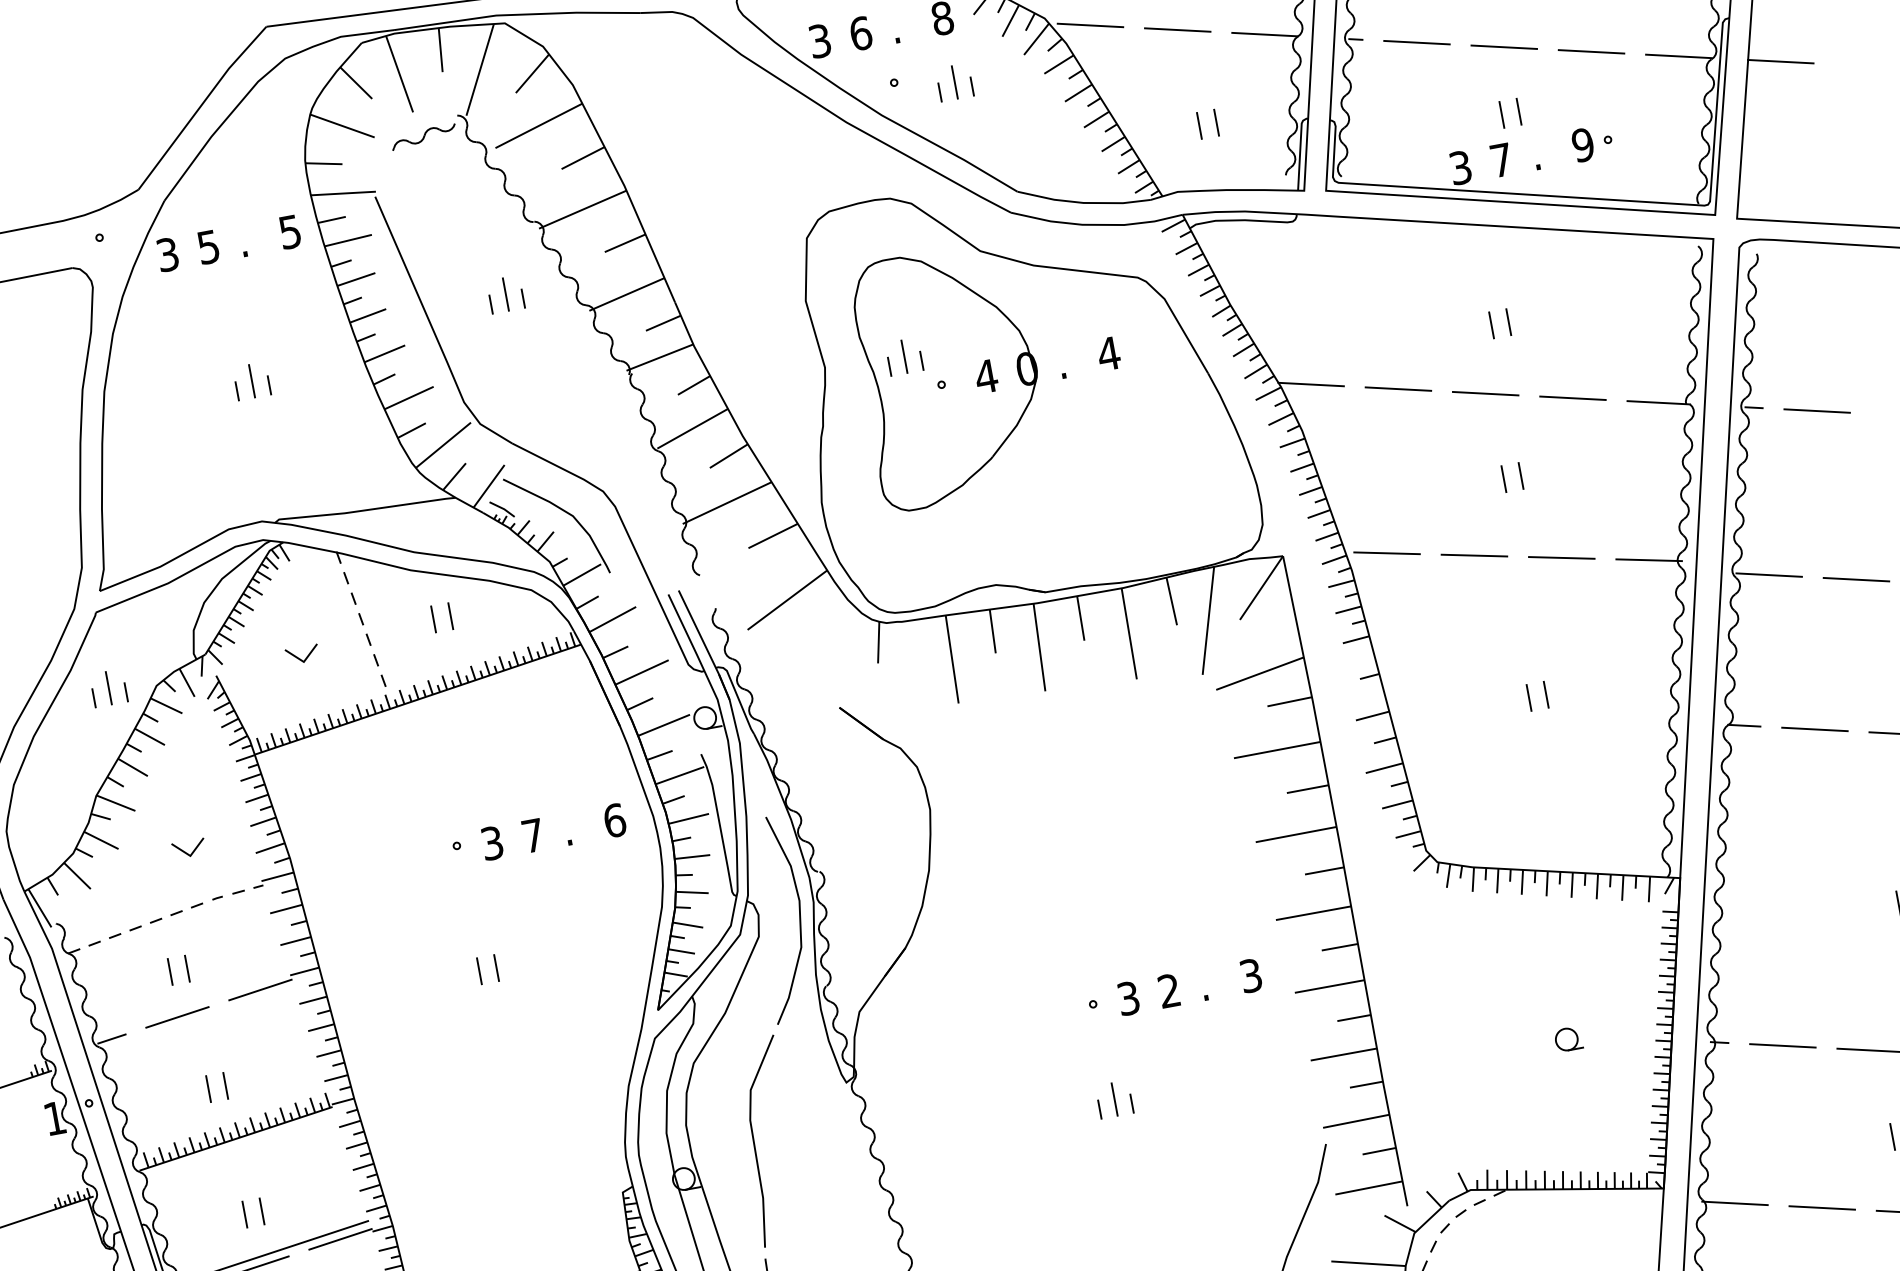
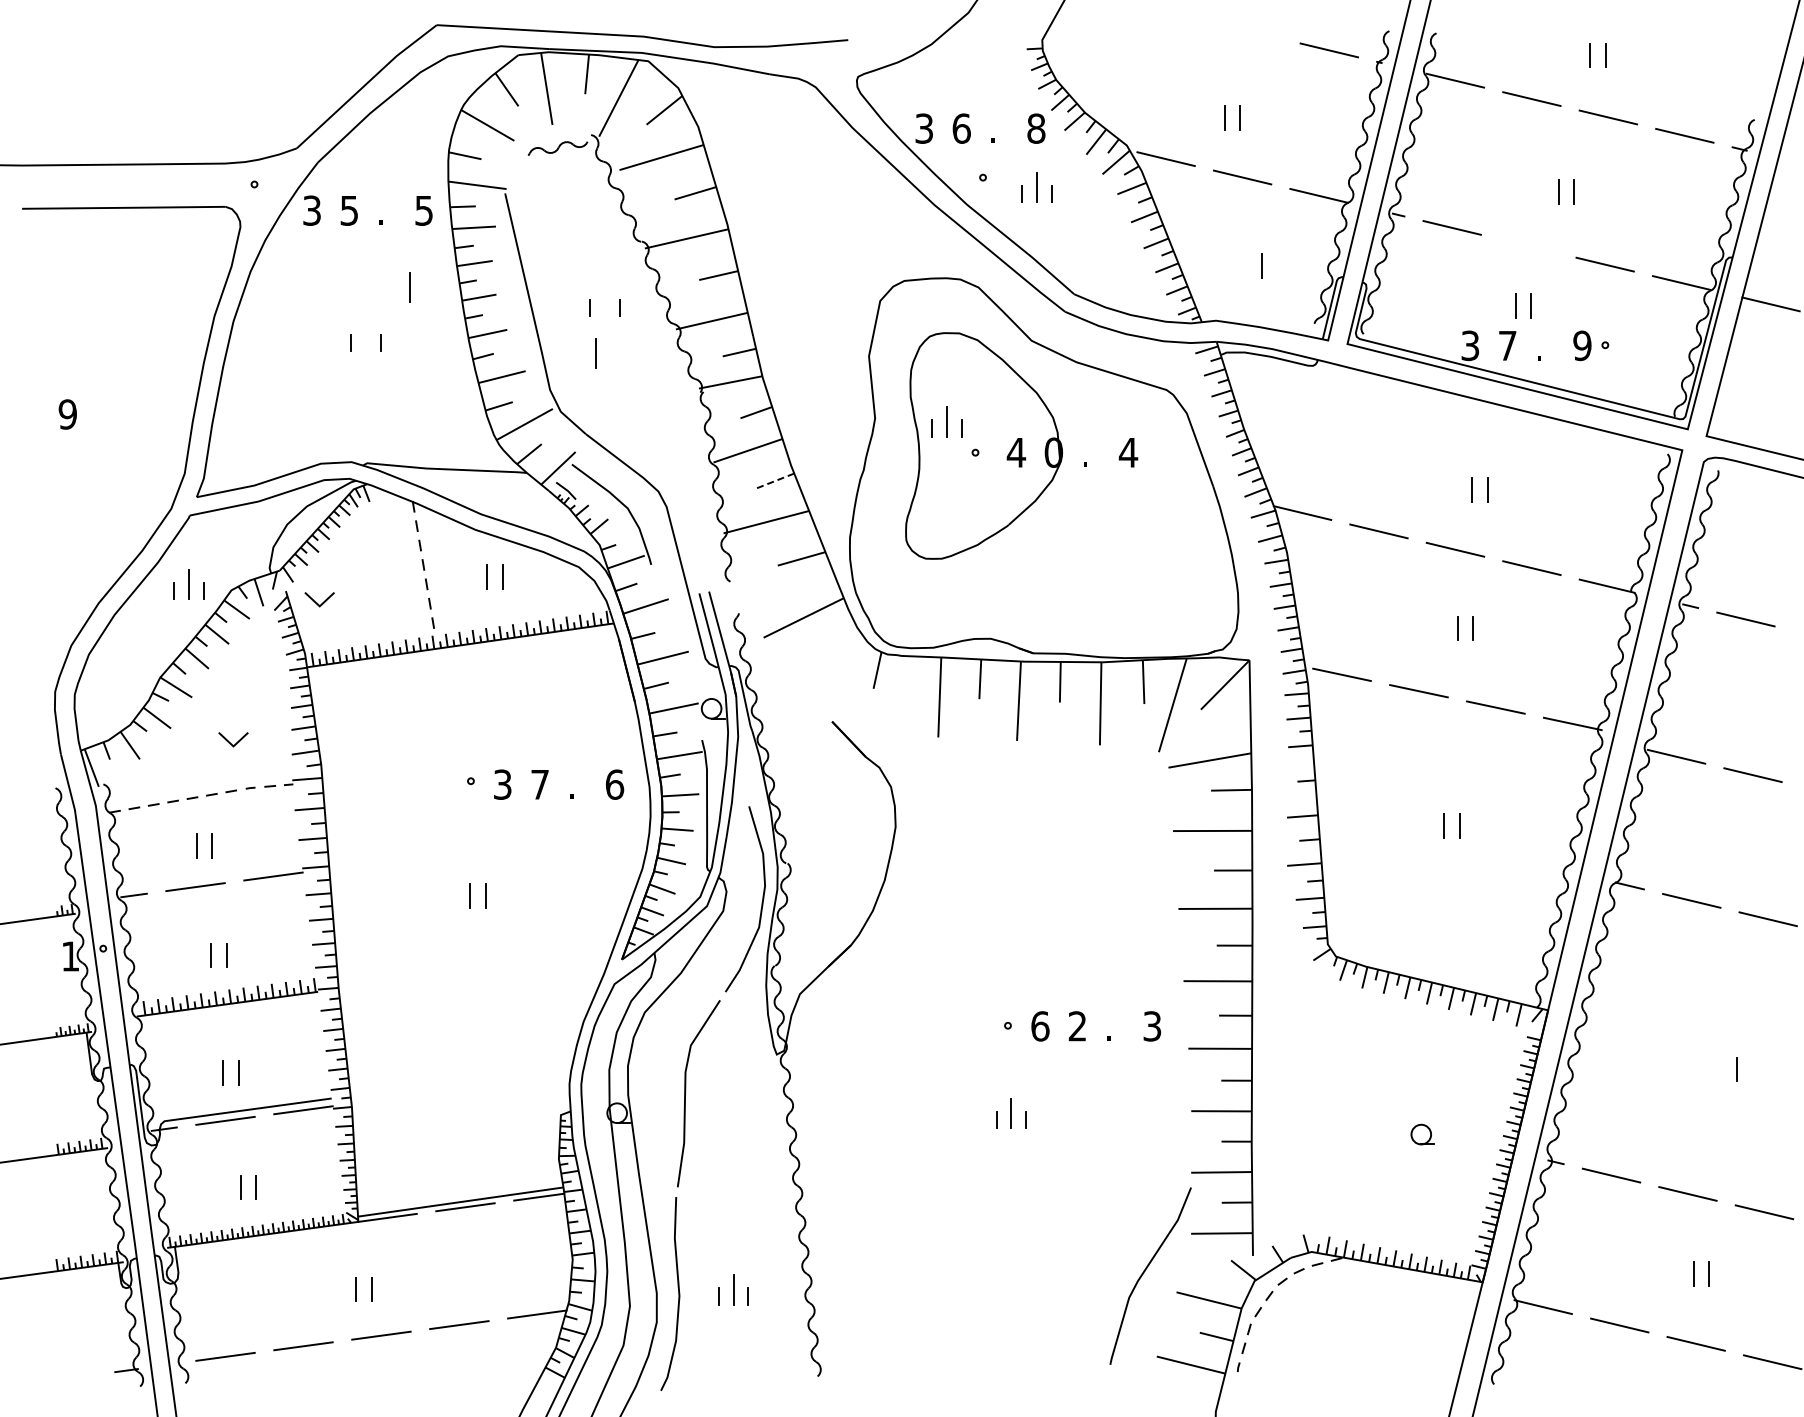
line: (1504, 47) -> (1528, 246), removed
line: (1198, 125) -> (1245, 265), removed
line: (505, 294) -> (595, 353), moved
line: (251, 381) -> (409, 287), moved
line: (728, 456) -> (775, 481), solid -> dashed
line: (300, 658) -> (317, 602), moved
text: (1128, 998) -> (1040, 1026), 3 -> 6

